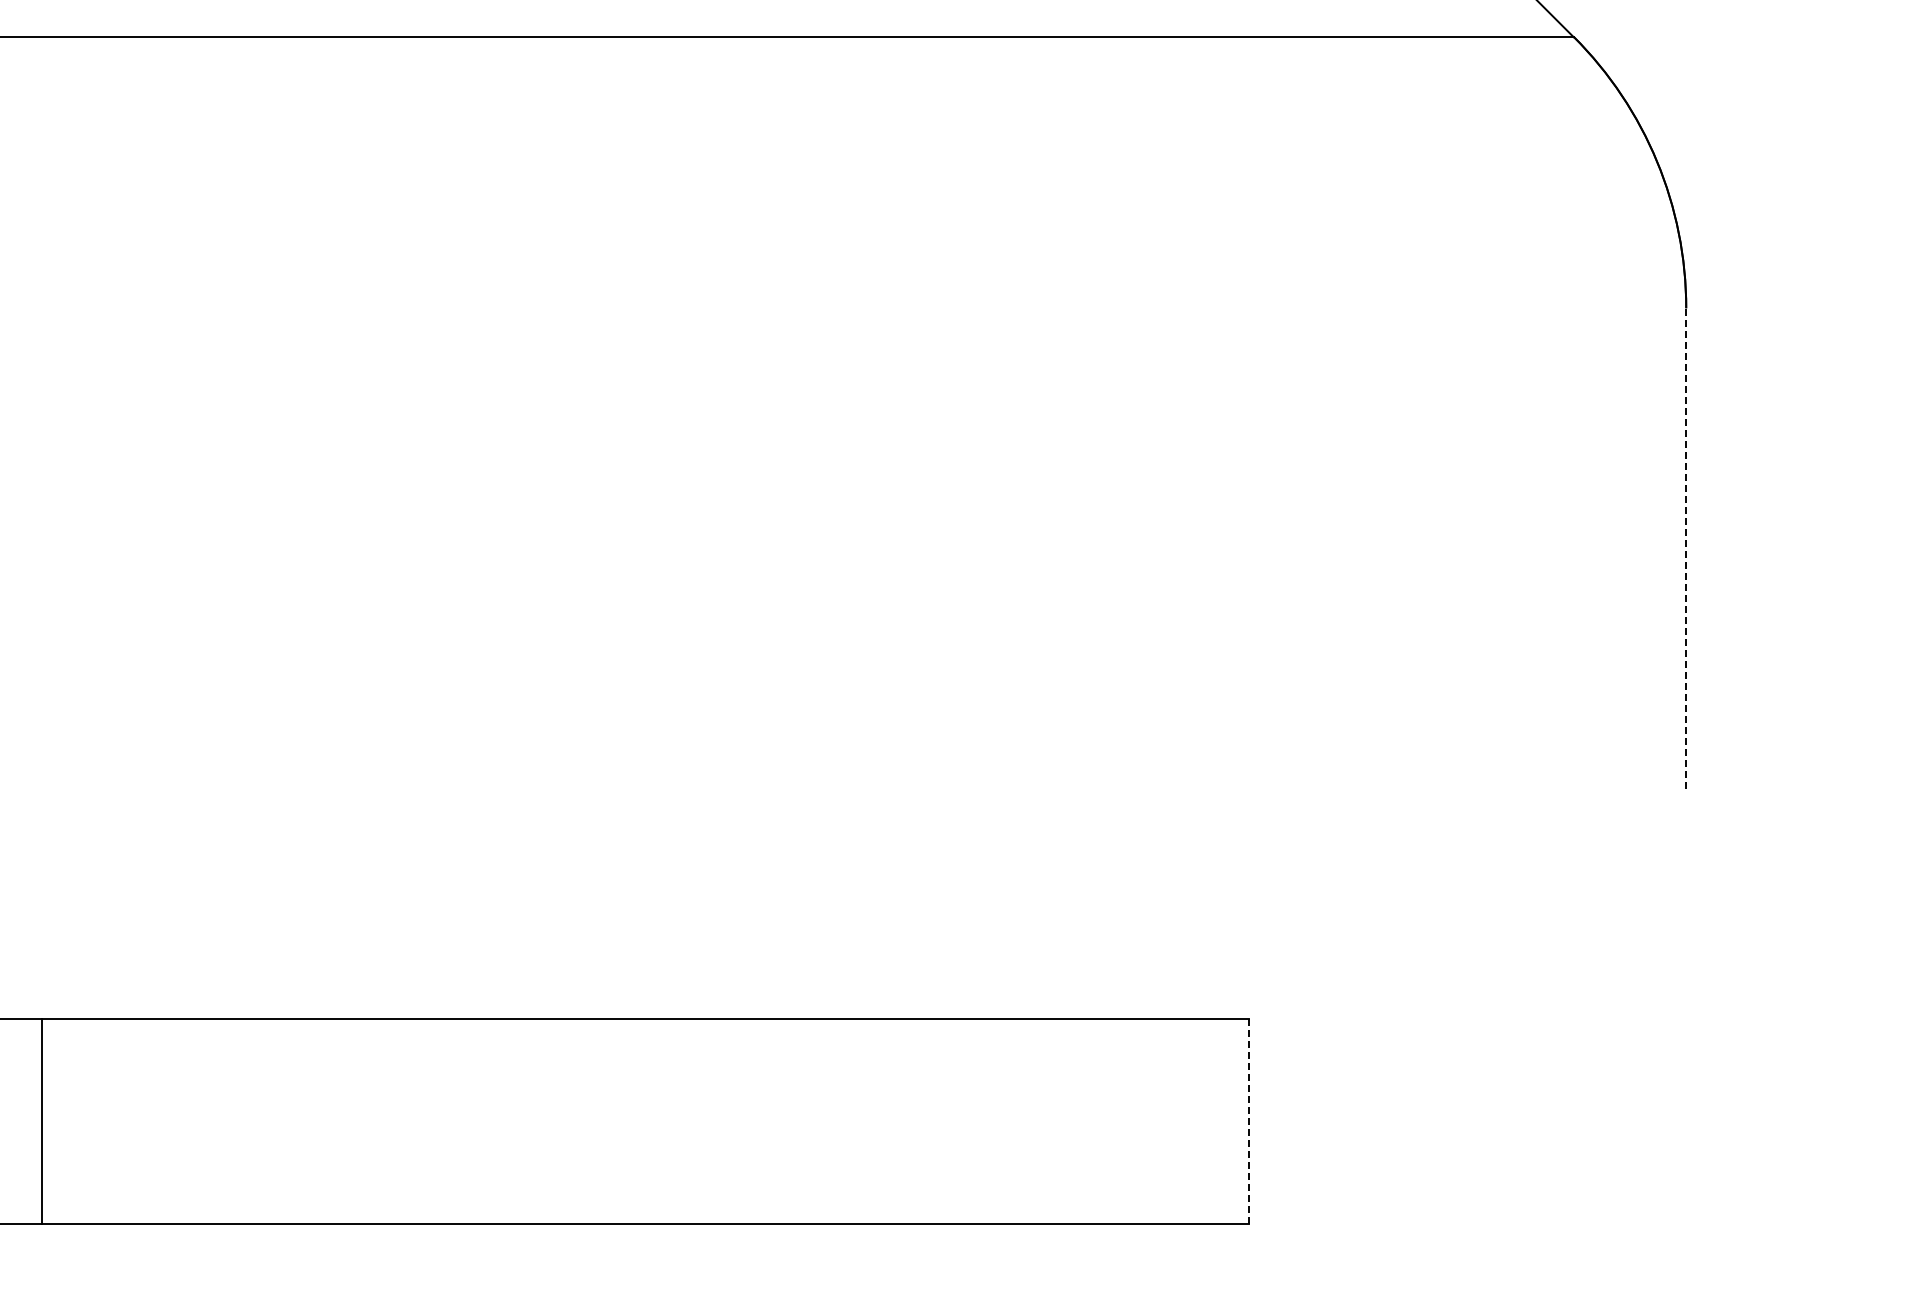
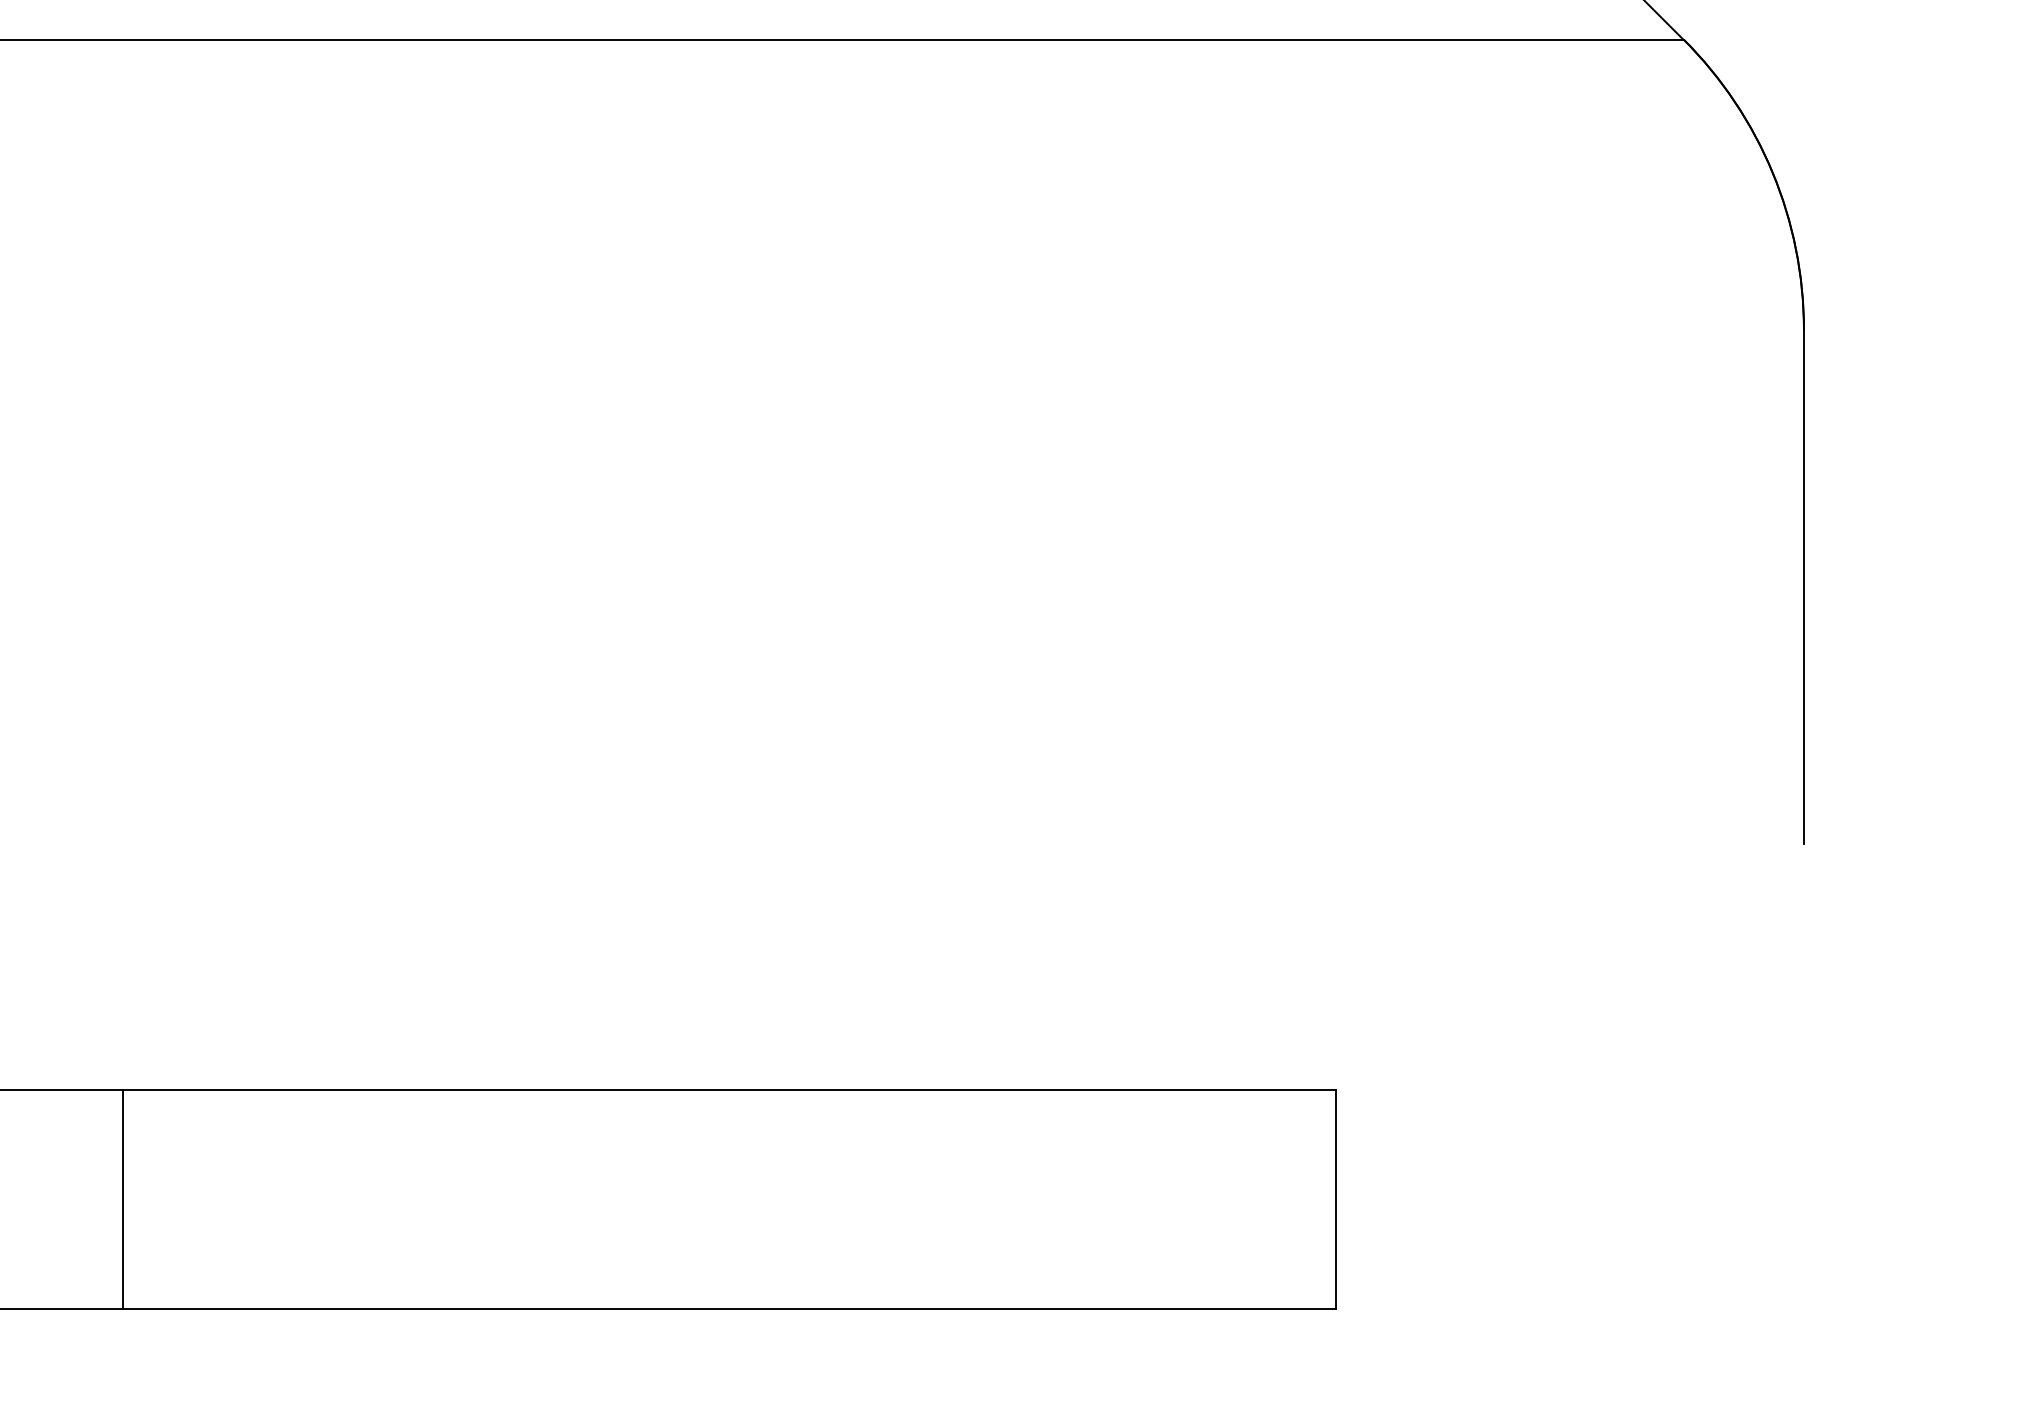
line: (1686, 548) -> (1804, 586), dashed -> solid
line: (42, 1121) -> (123, 1199), moved
line: (1249, 1121) -> (1336, 1199), dashed -> solid

